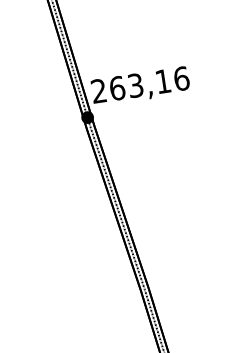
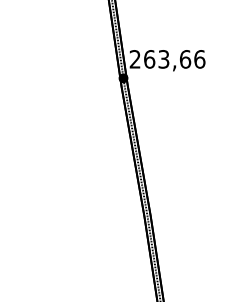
text: (163, 81) -> (185, 59), 263,16 -> 263,66

